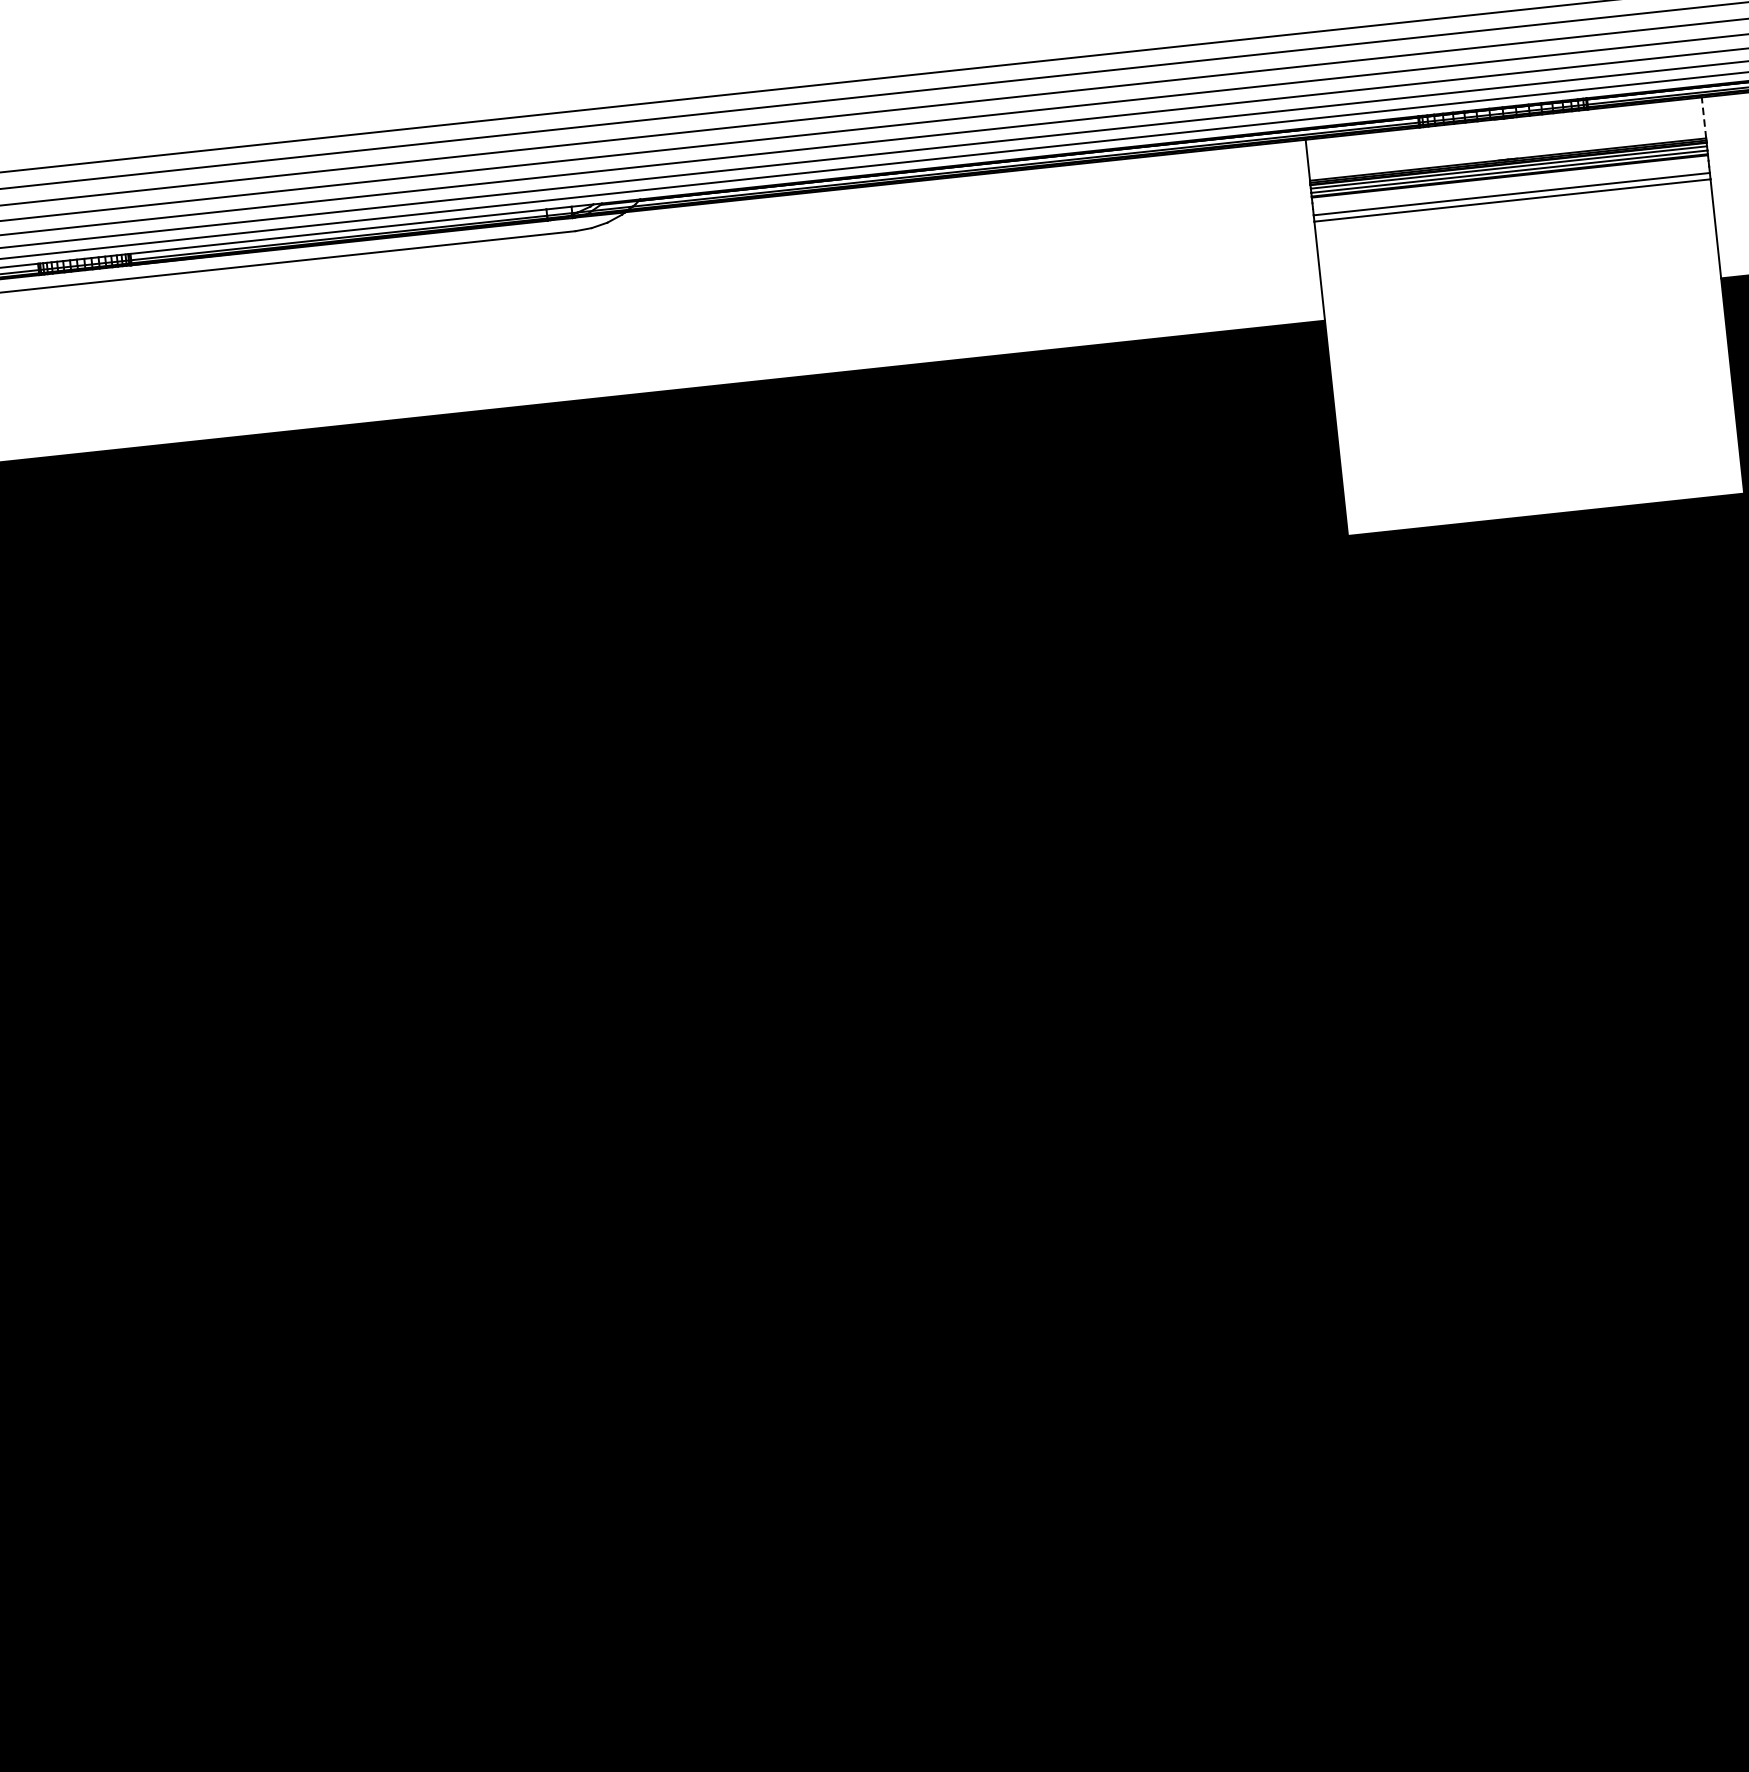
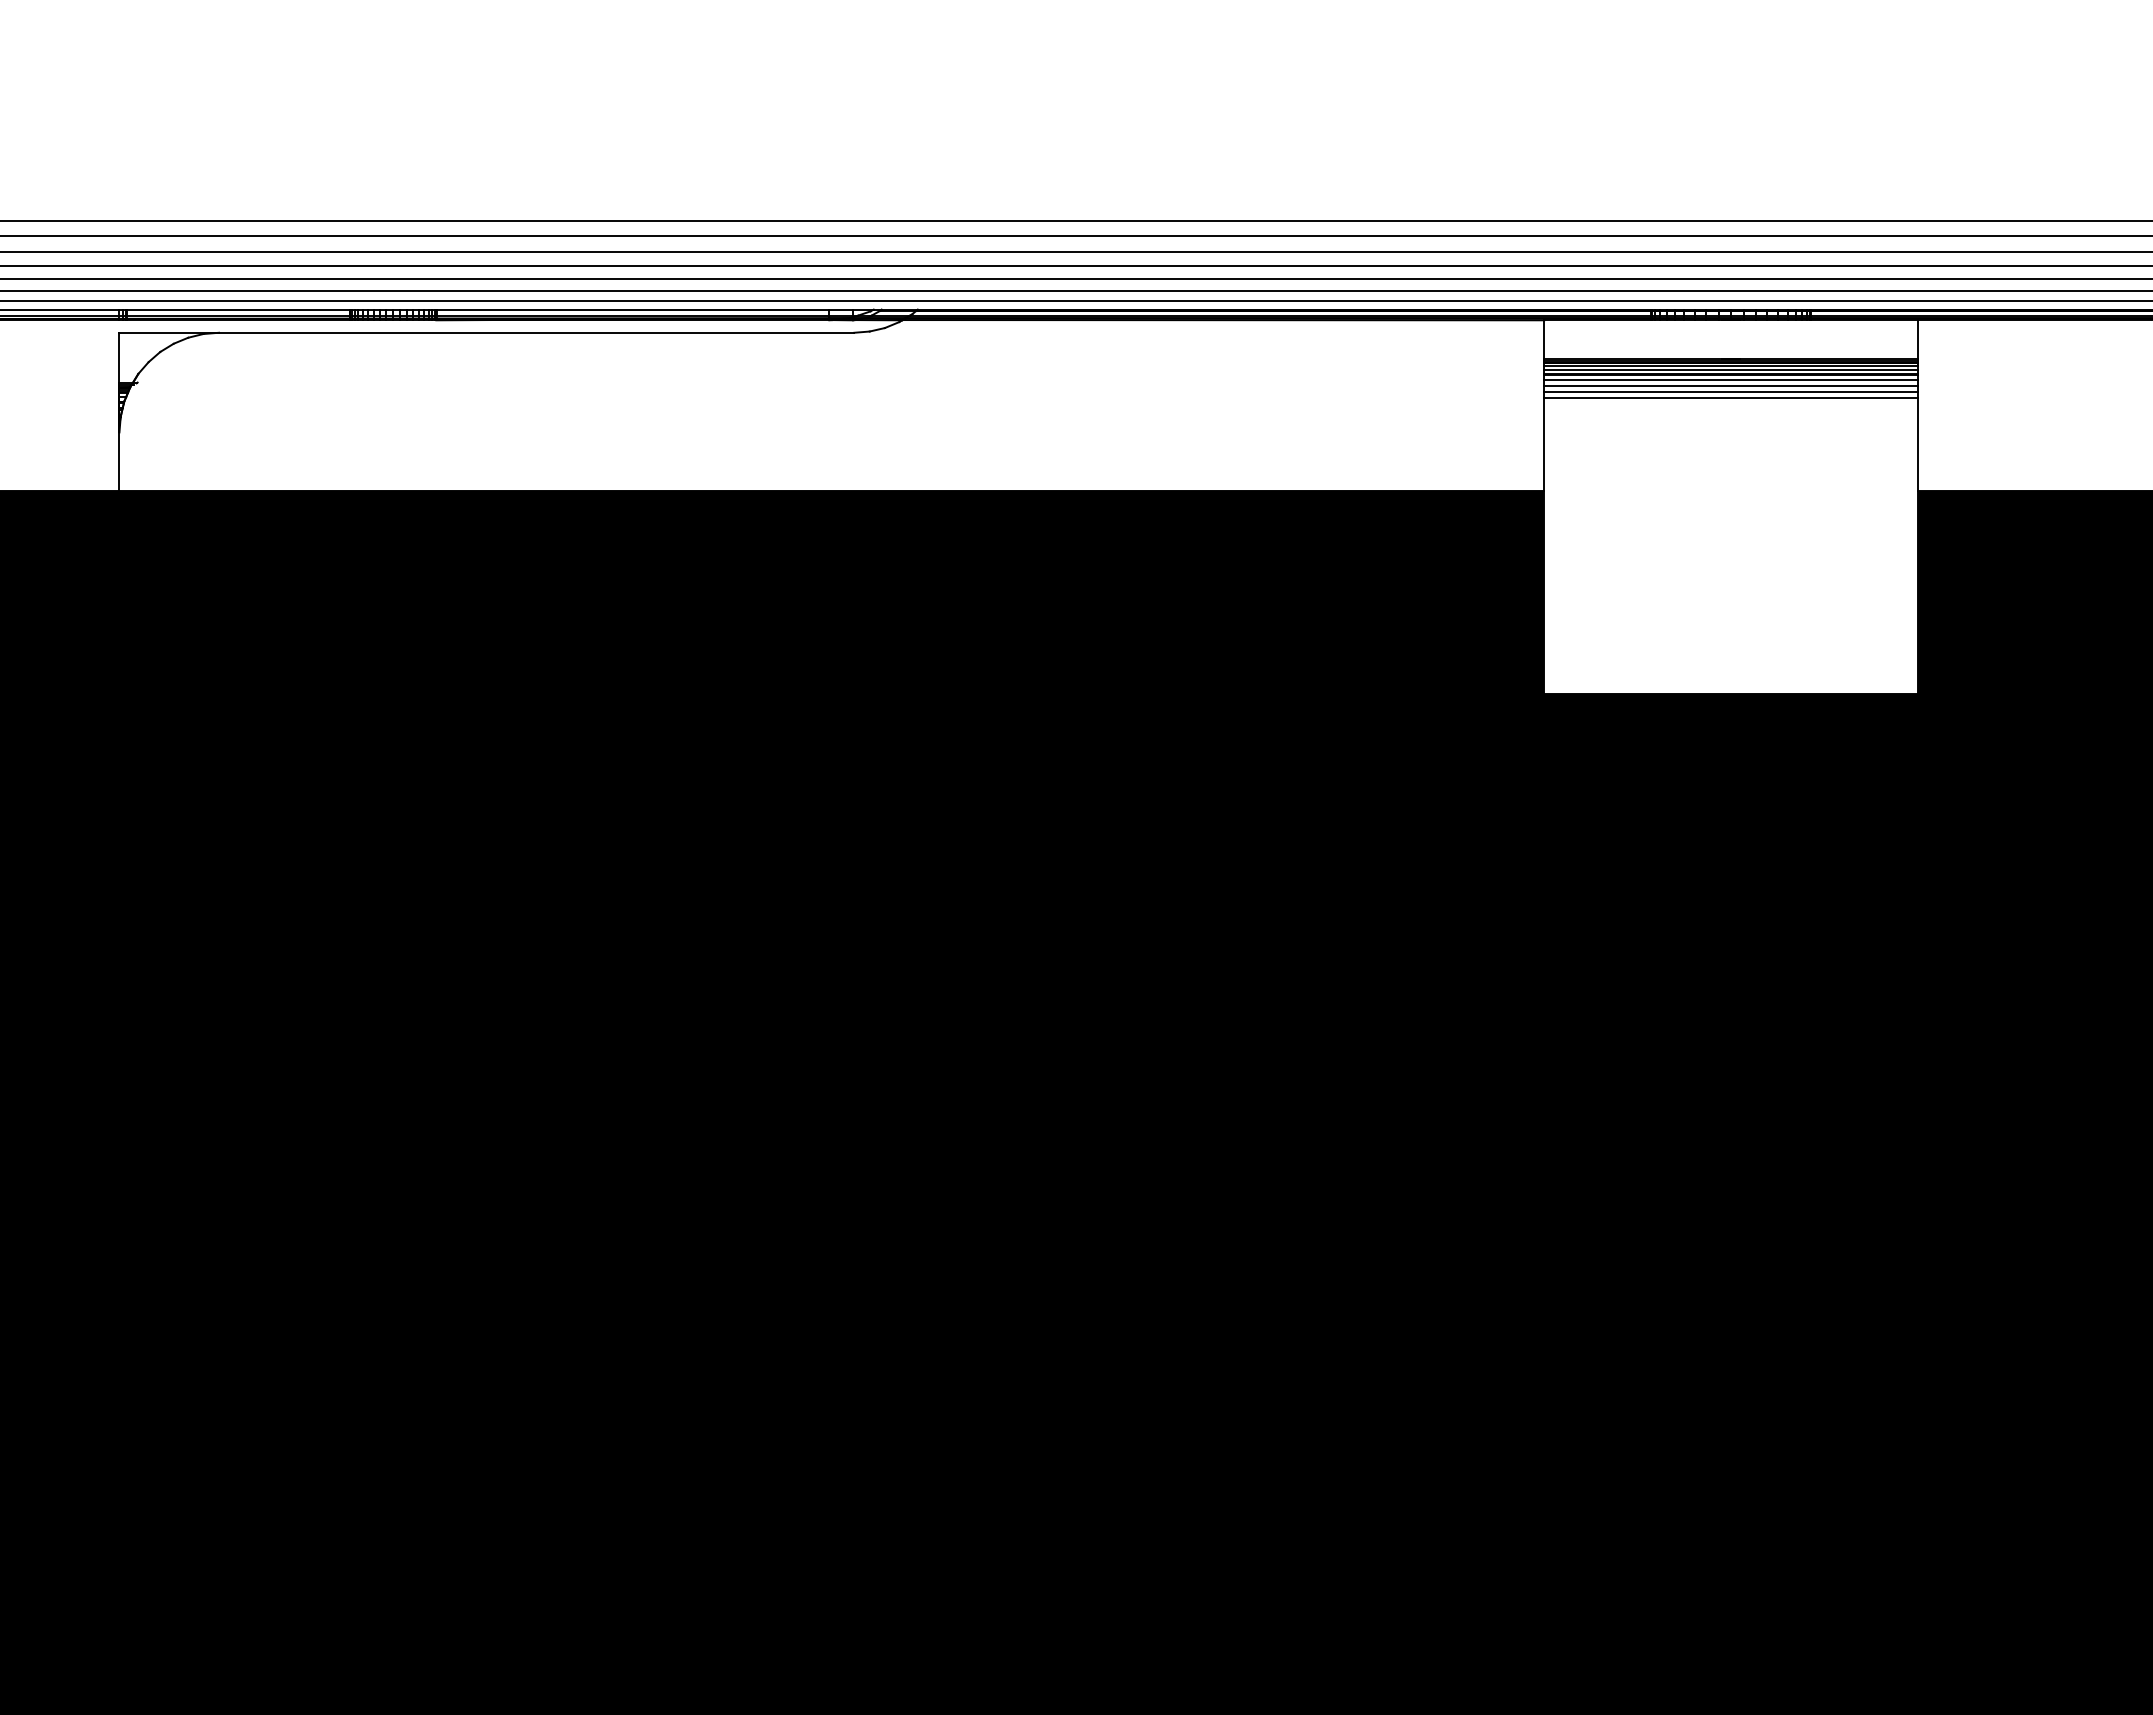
line: (1703, 117) -> (1917, 339), dashed -> solid
line: (1509, 182) -> (1730, 380), added
line: (1510, 187) -> (1730, 385), added

